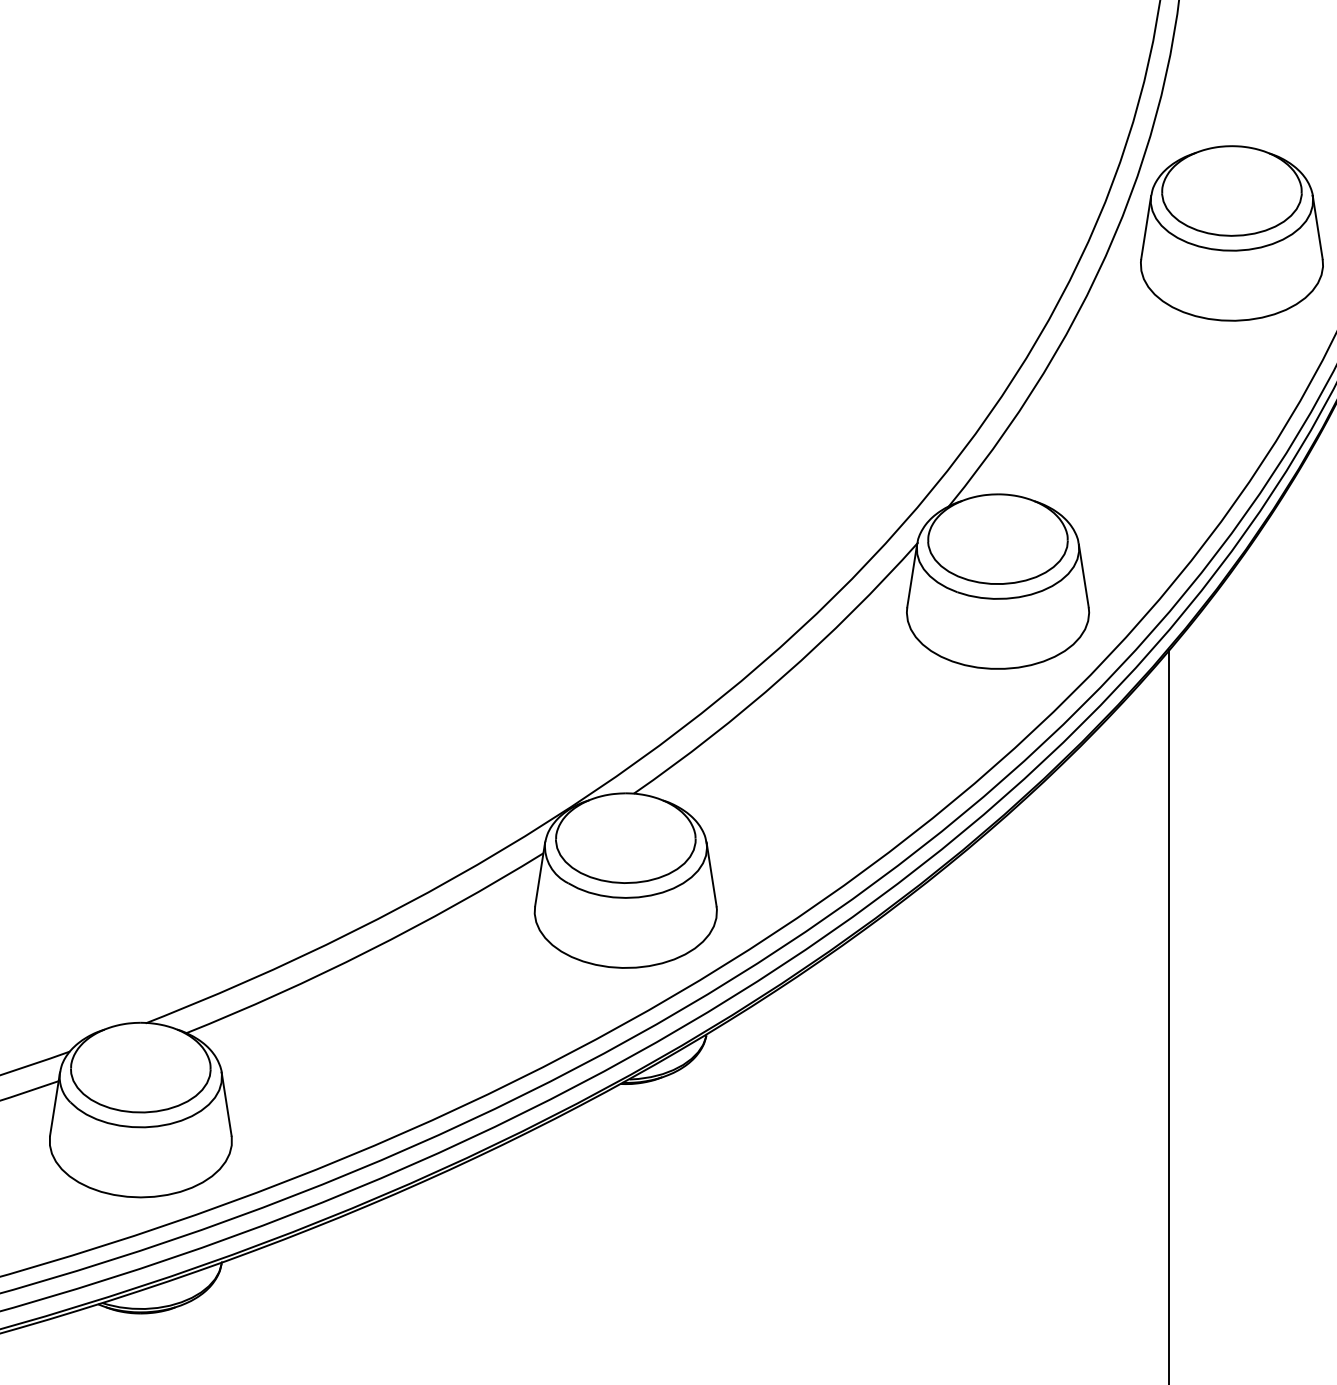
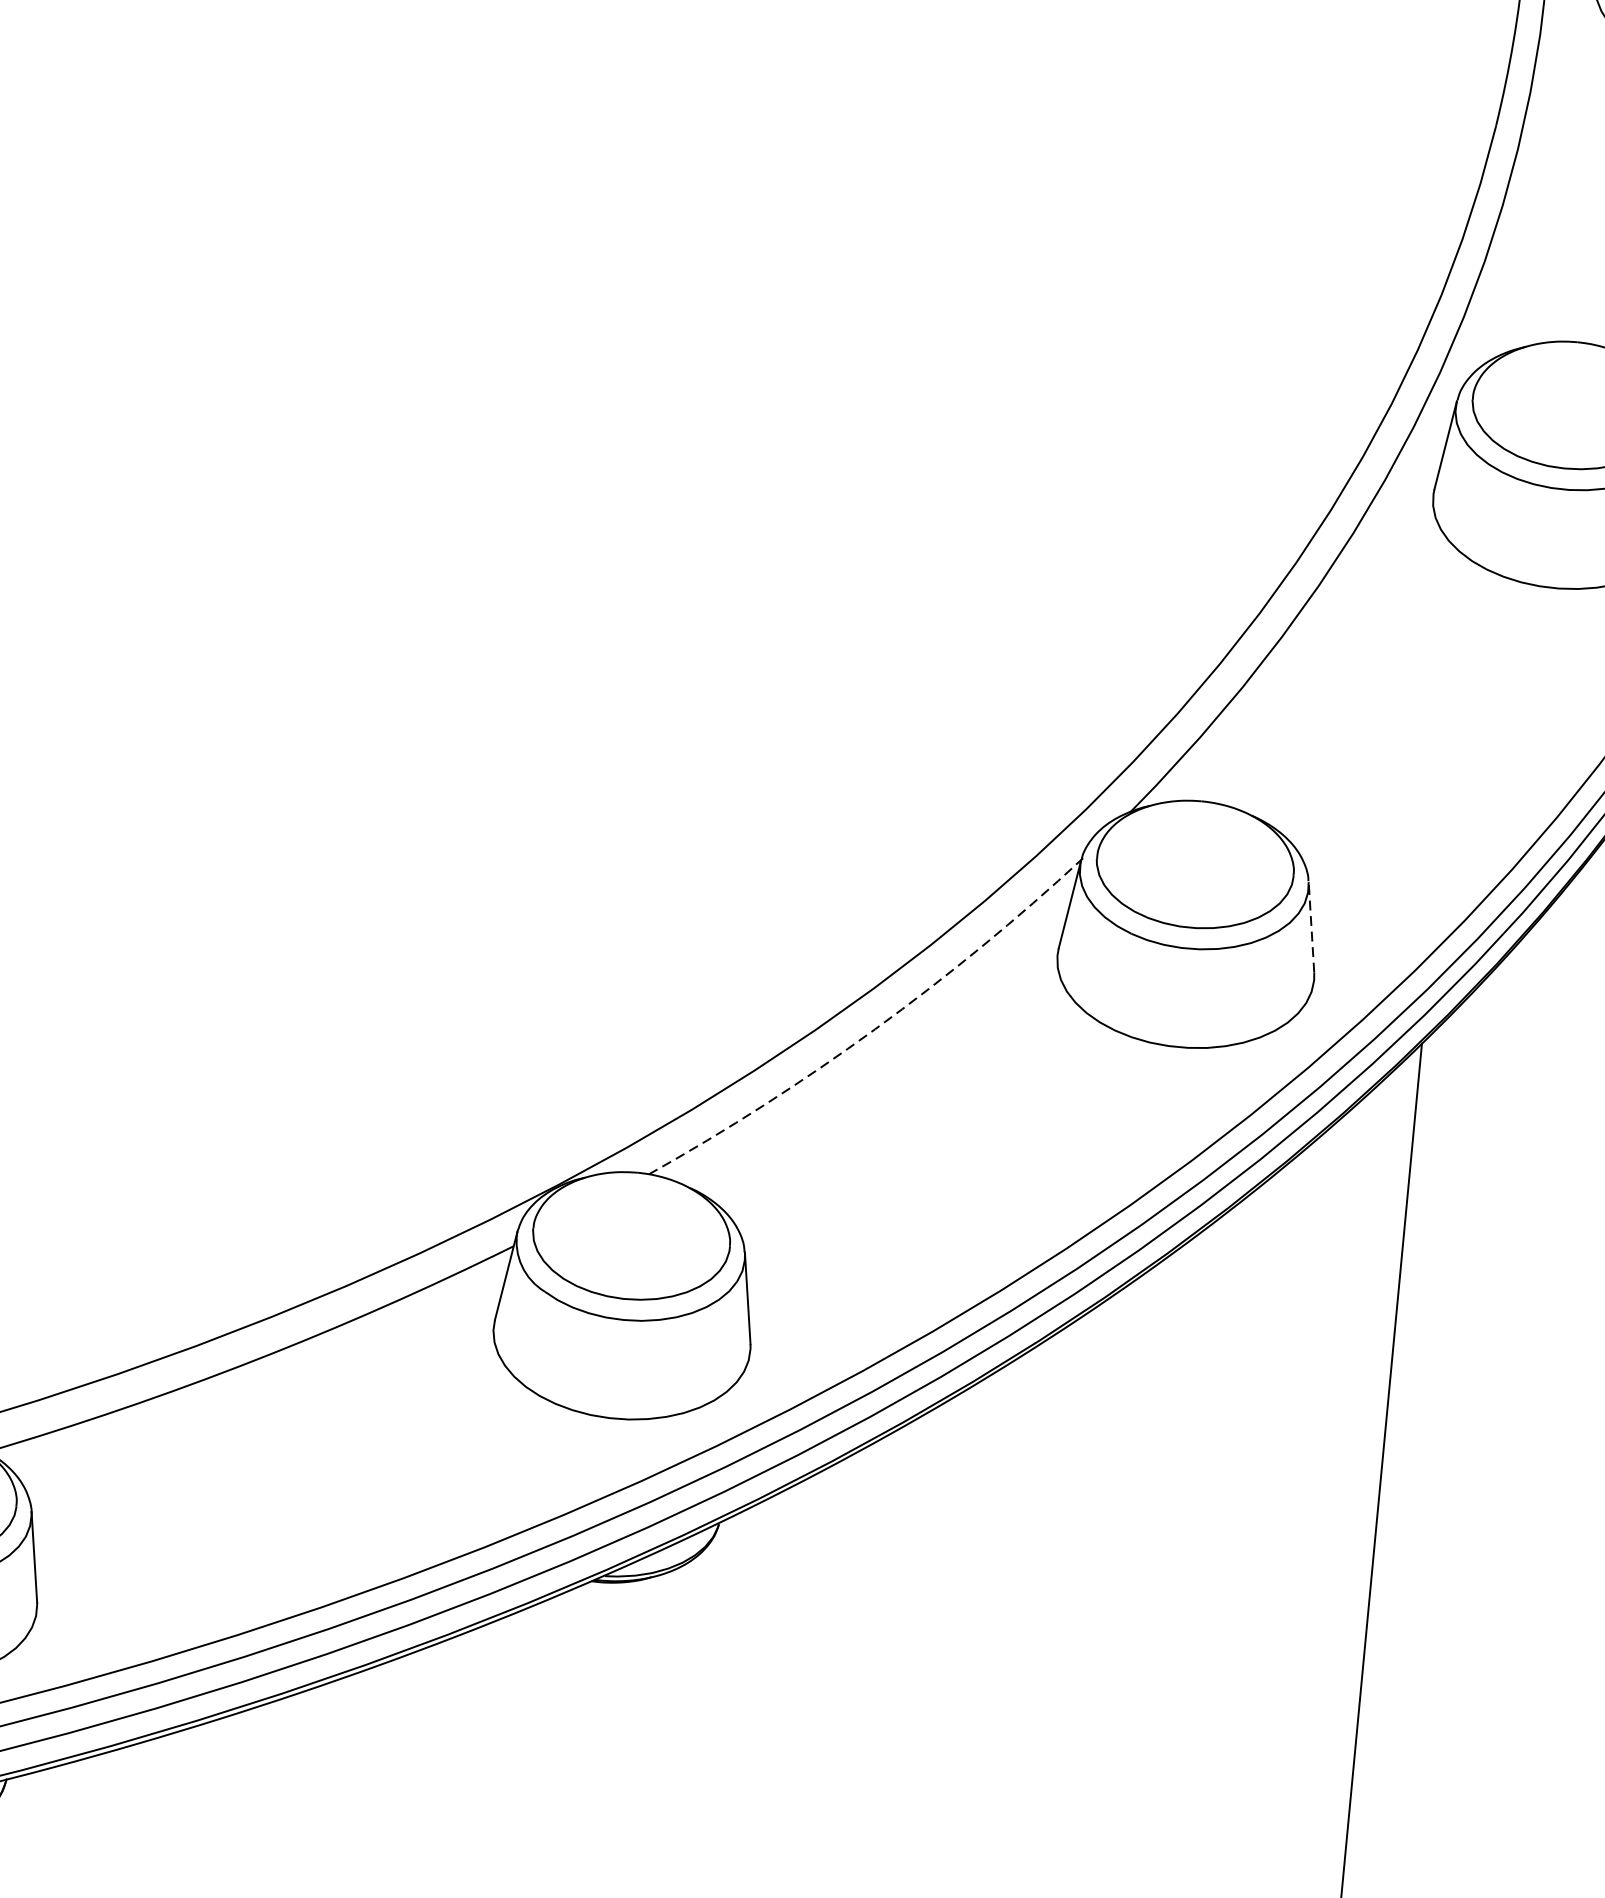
line: (1083, 575) -> (1311, 926), solid -> dashed
arc: (783, 676) -> (875, 1029), solid -> dashed

